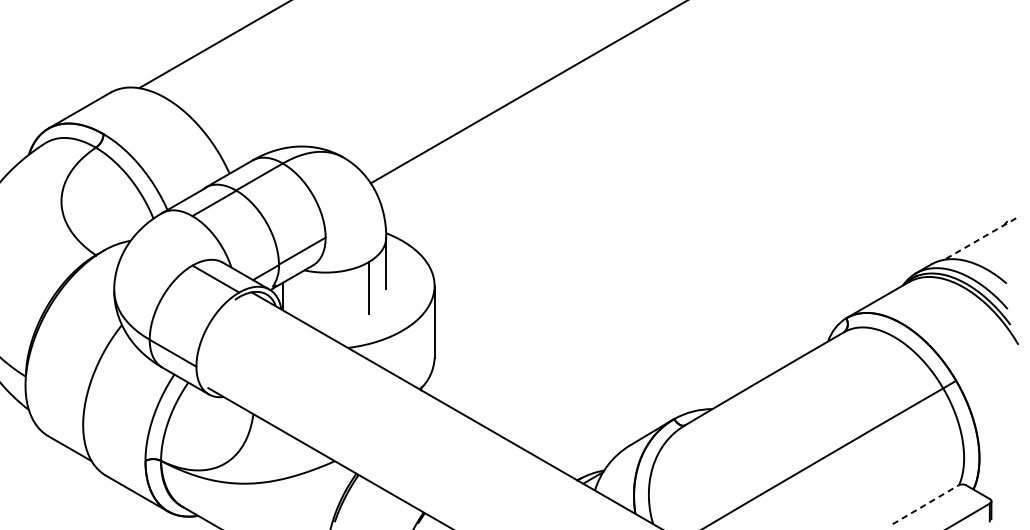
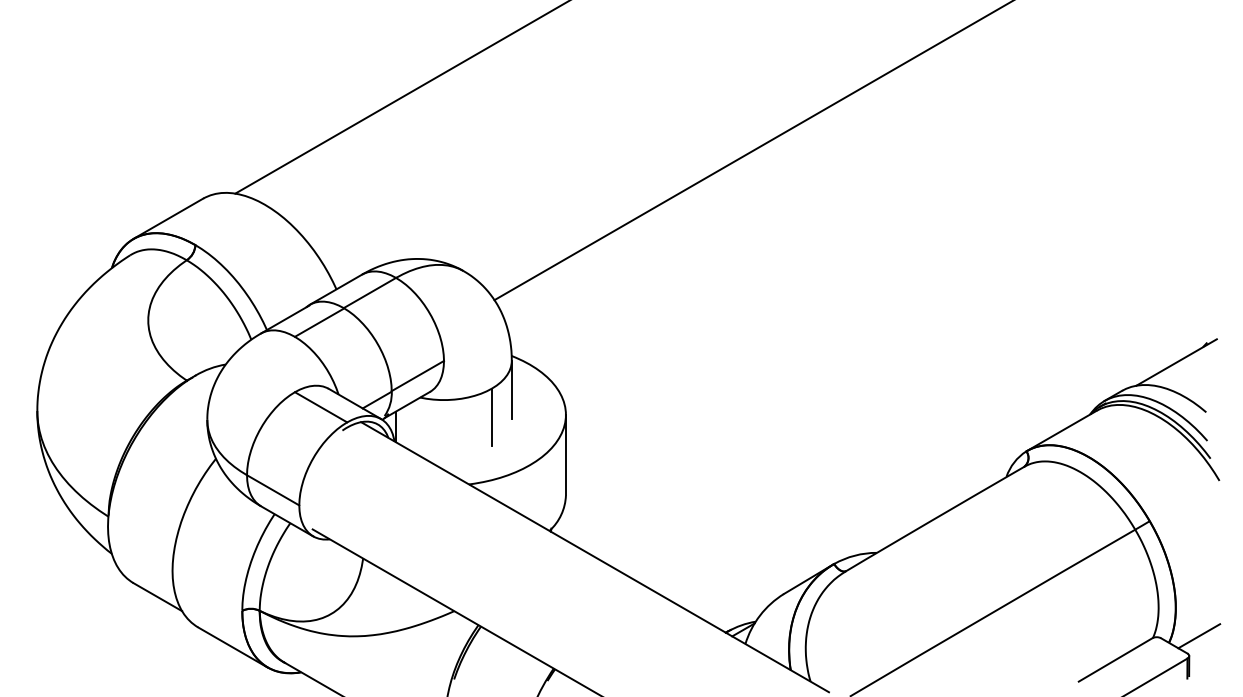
line: (980, 239) -> (1176, 362), dashed -> solid
line: (1000, 483) -> (1199, 636), added
line: (925, 504) -> (1115, 659), dashed -> solid

